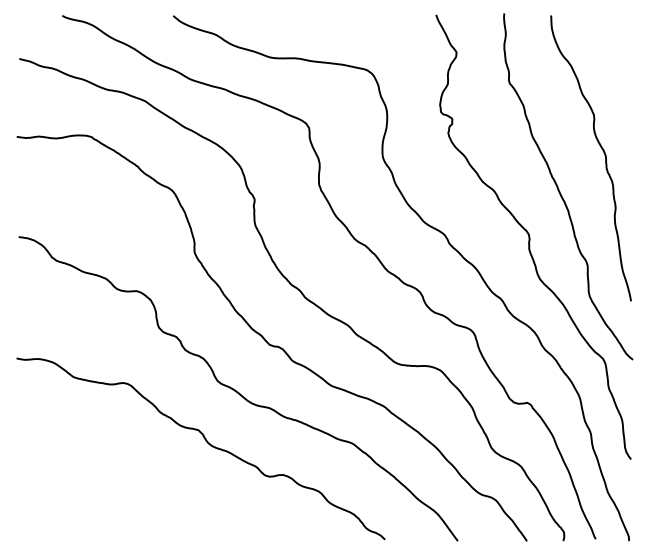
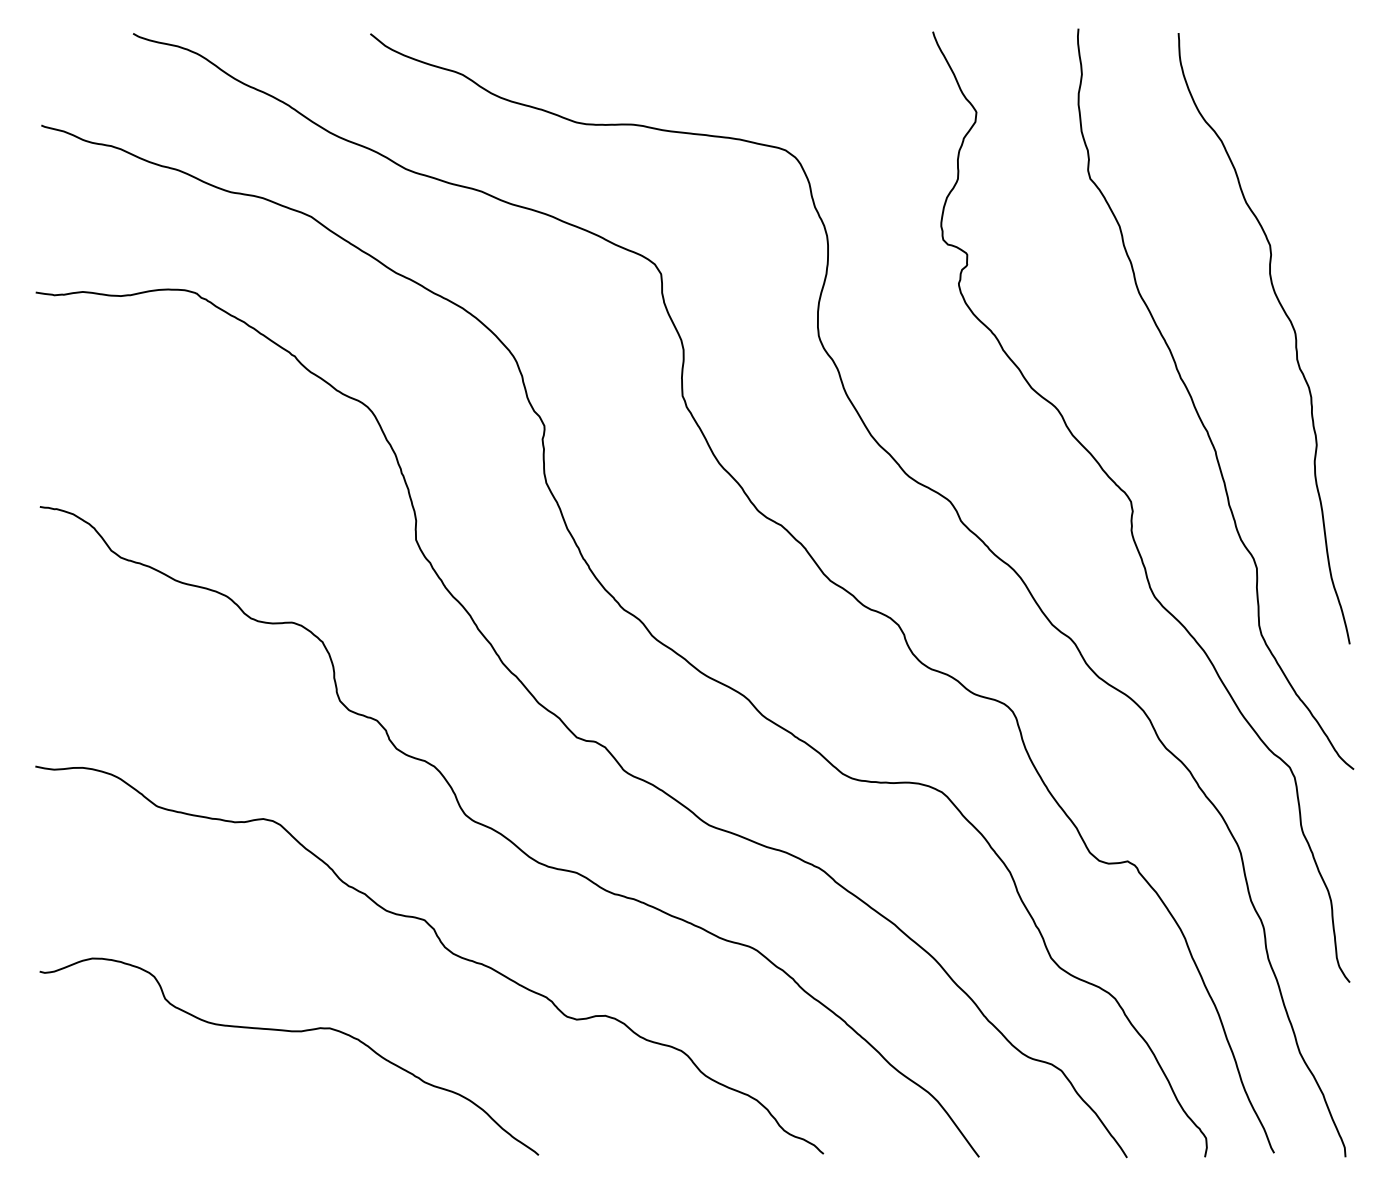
curve: (136, 483) -> (291, 1034), added

